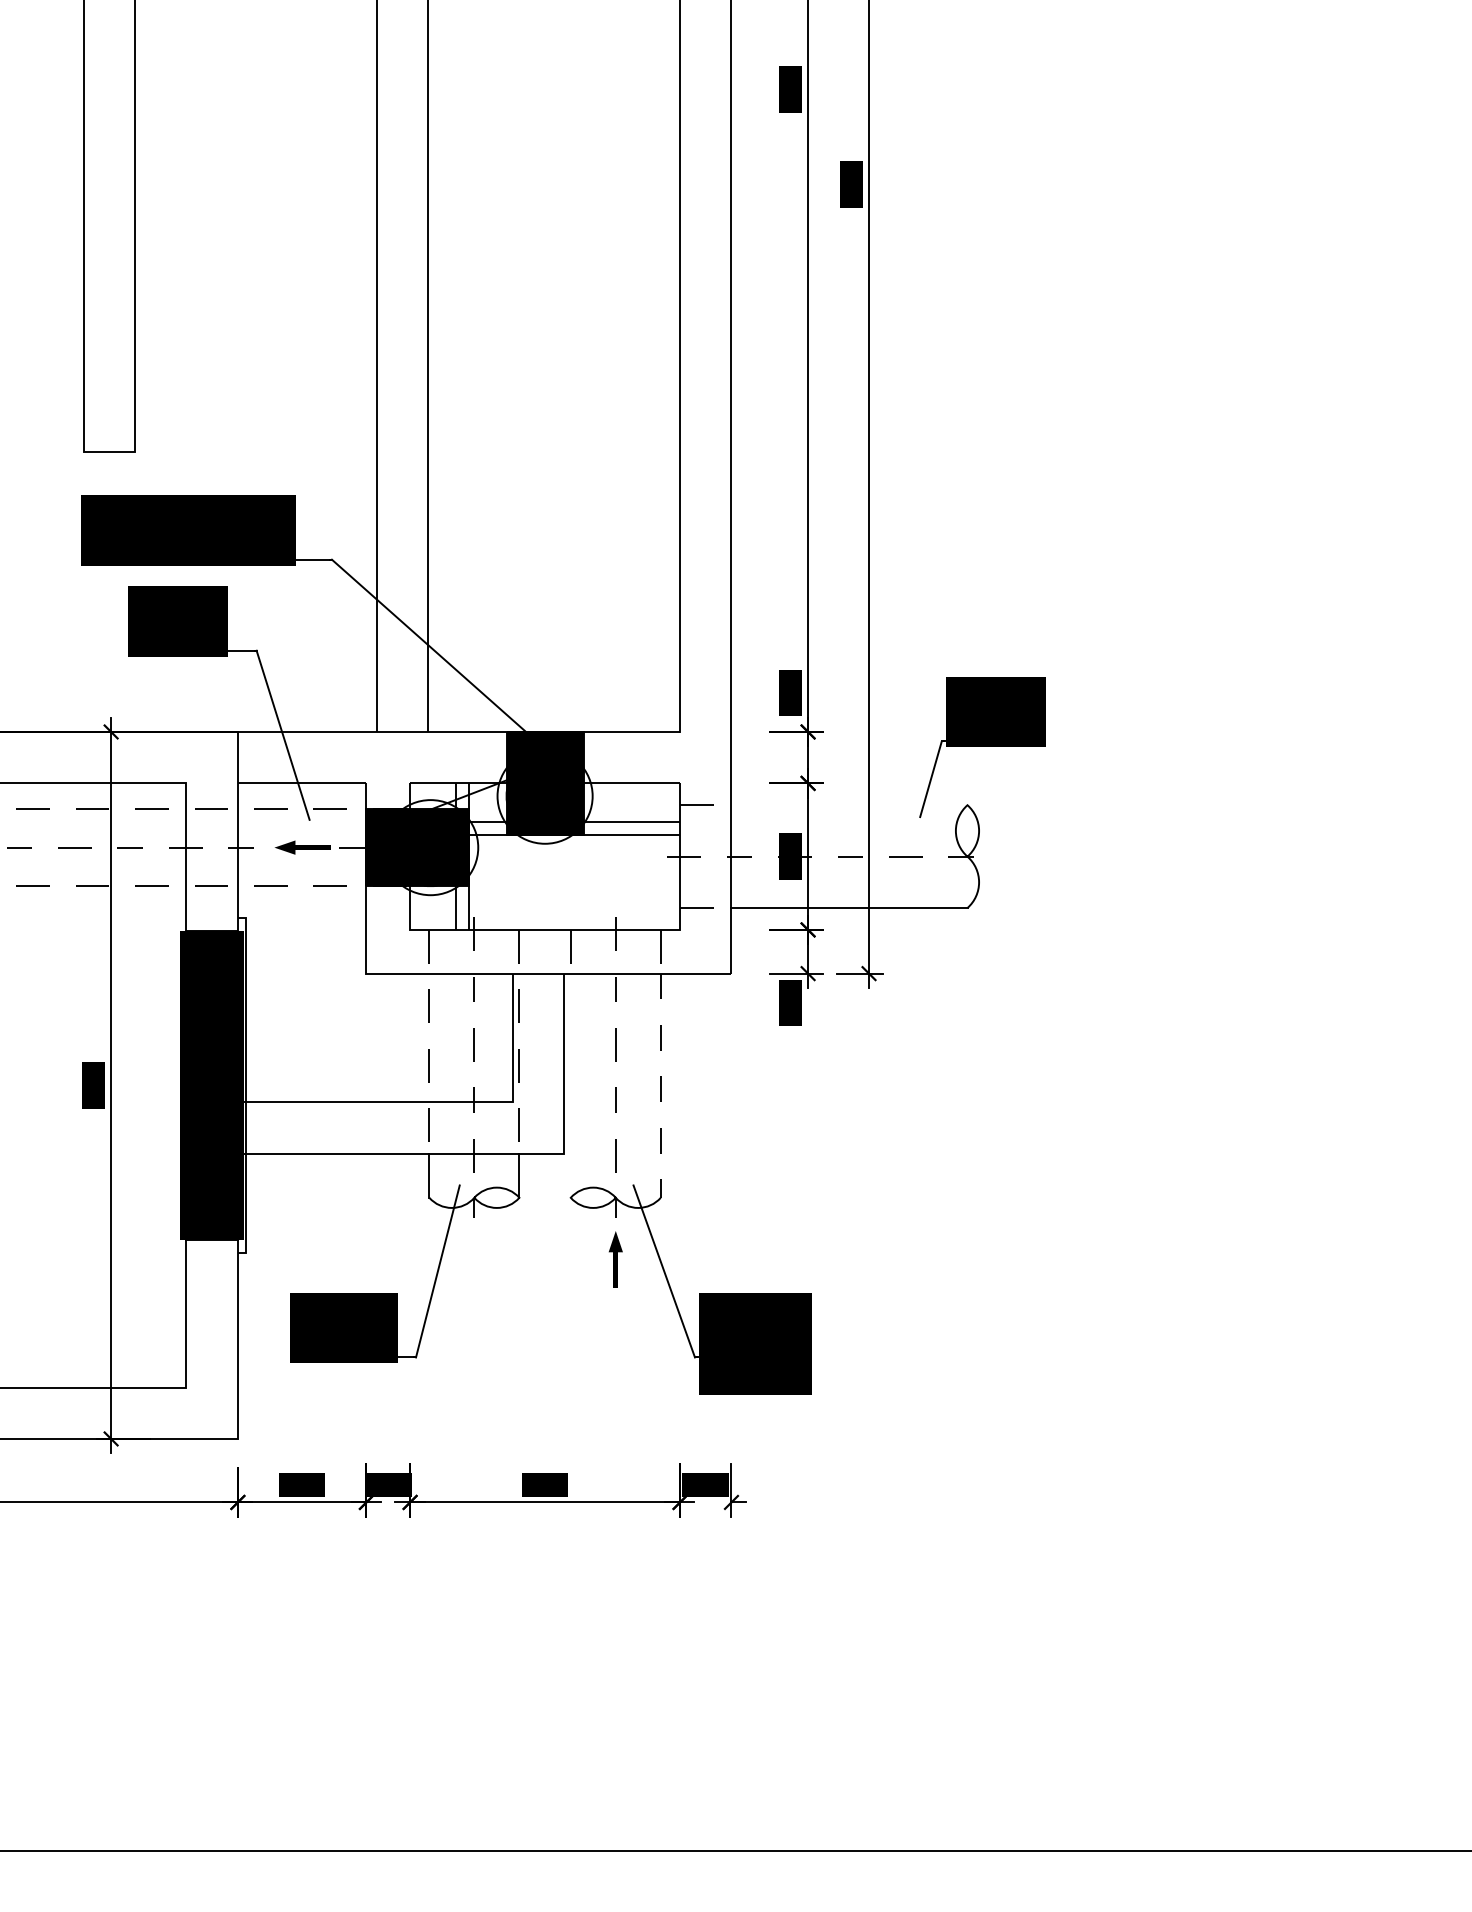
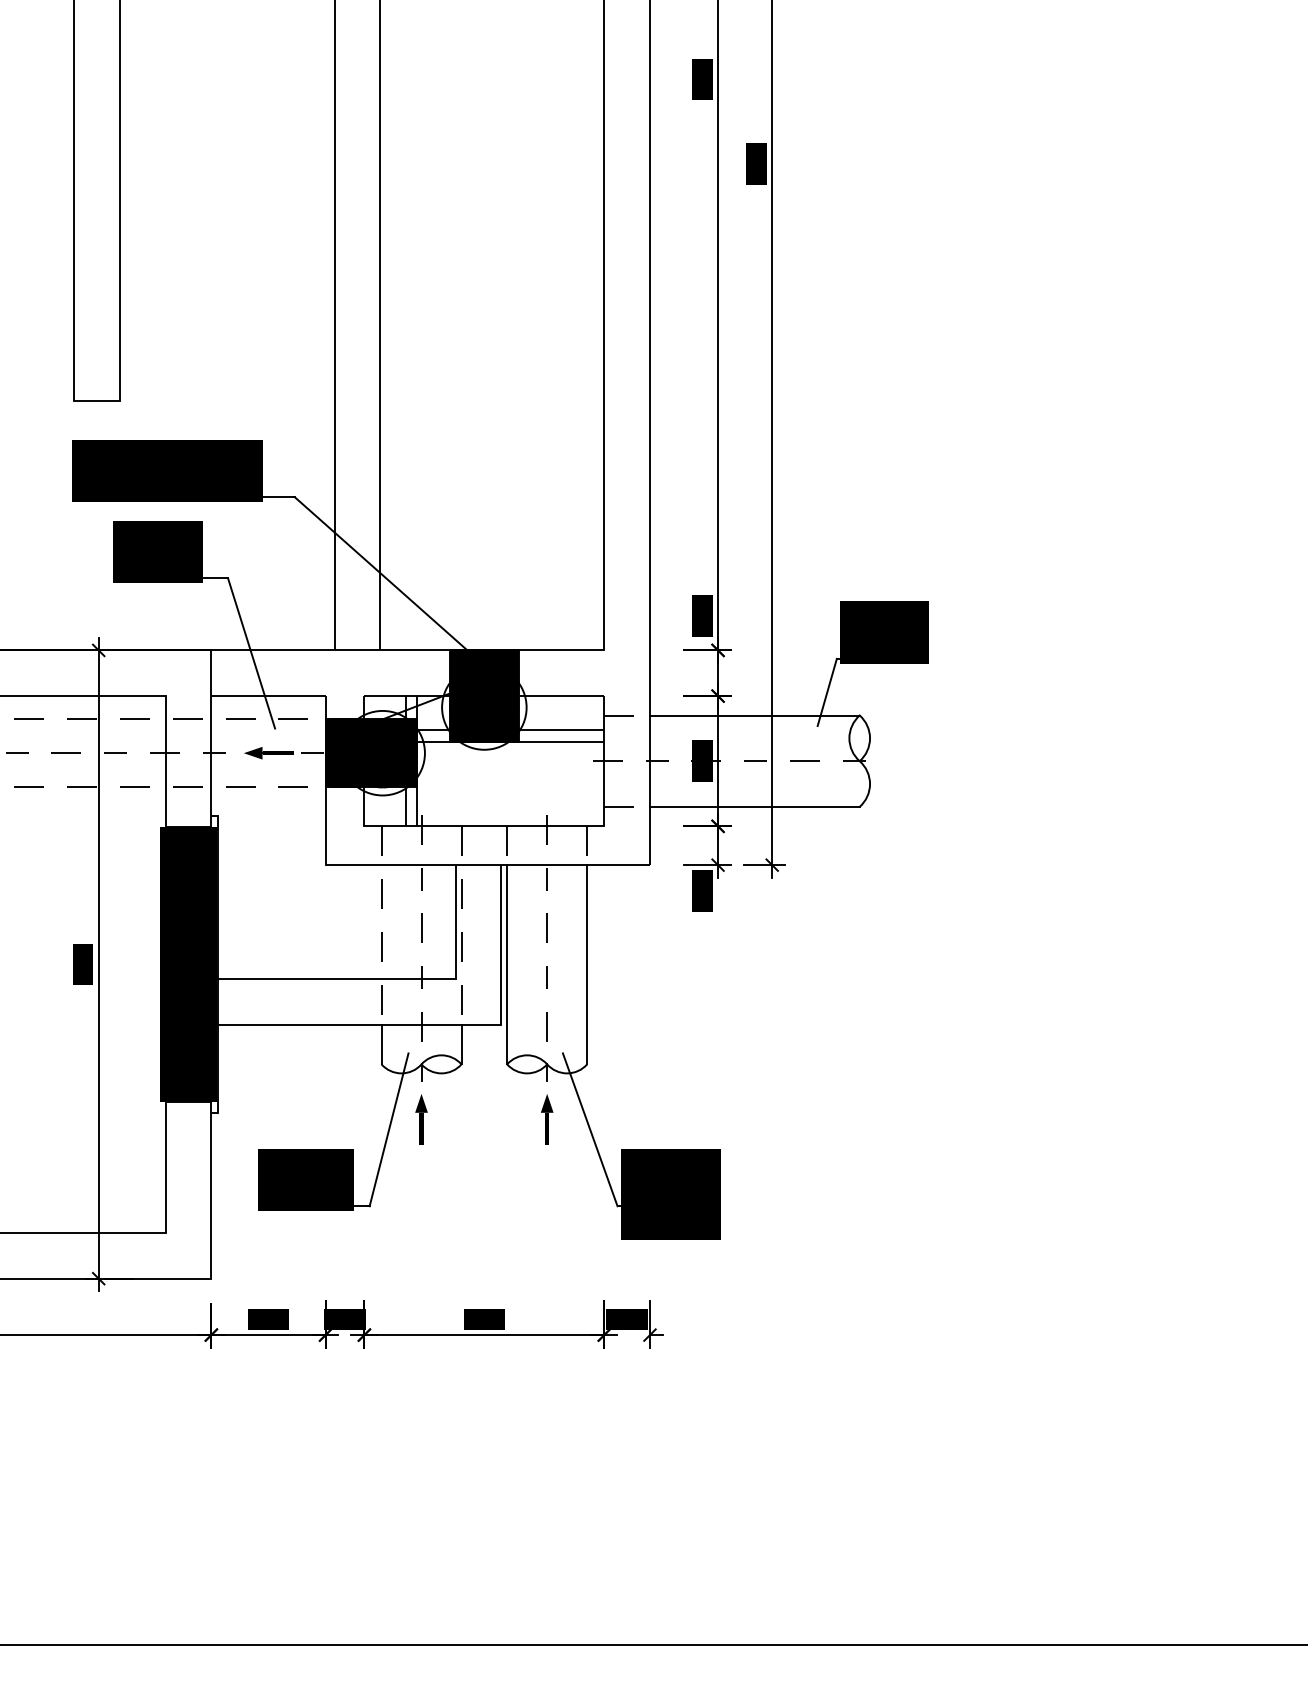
line: (849, 805) -> (754, 715), added
line: (571, 1085) -> (507, 964), added
line: (661, 1085) -> (587, 964), dashed -> solid
part: (474, 1259) -> (421, 1119), added

